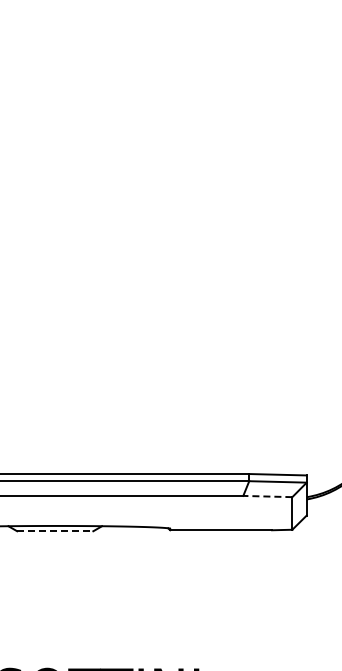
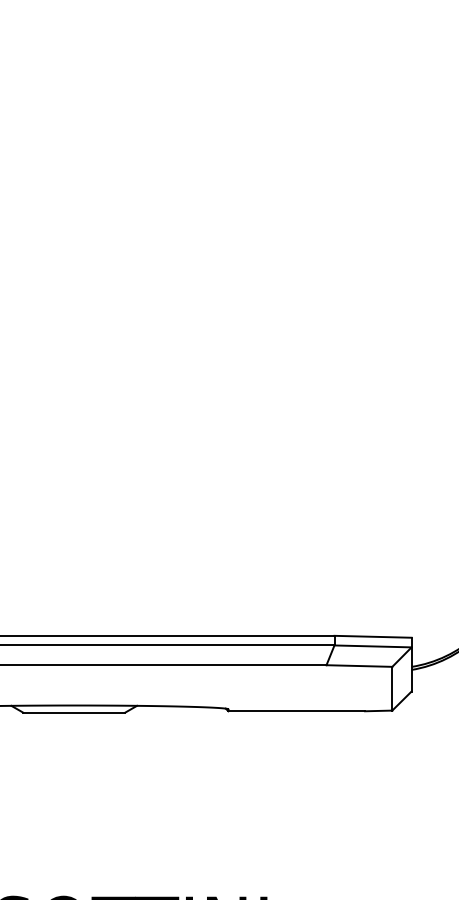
line: (267, 496) -> (358, 665), dashed -> solid
line: (55, 531) -> (74, 712), dashed -> solid

